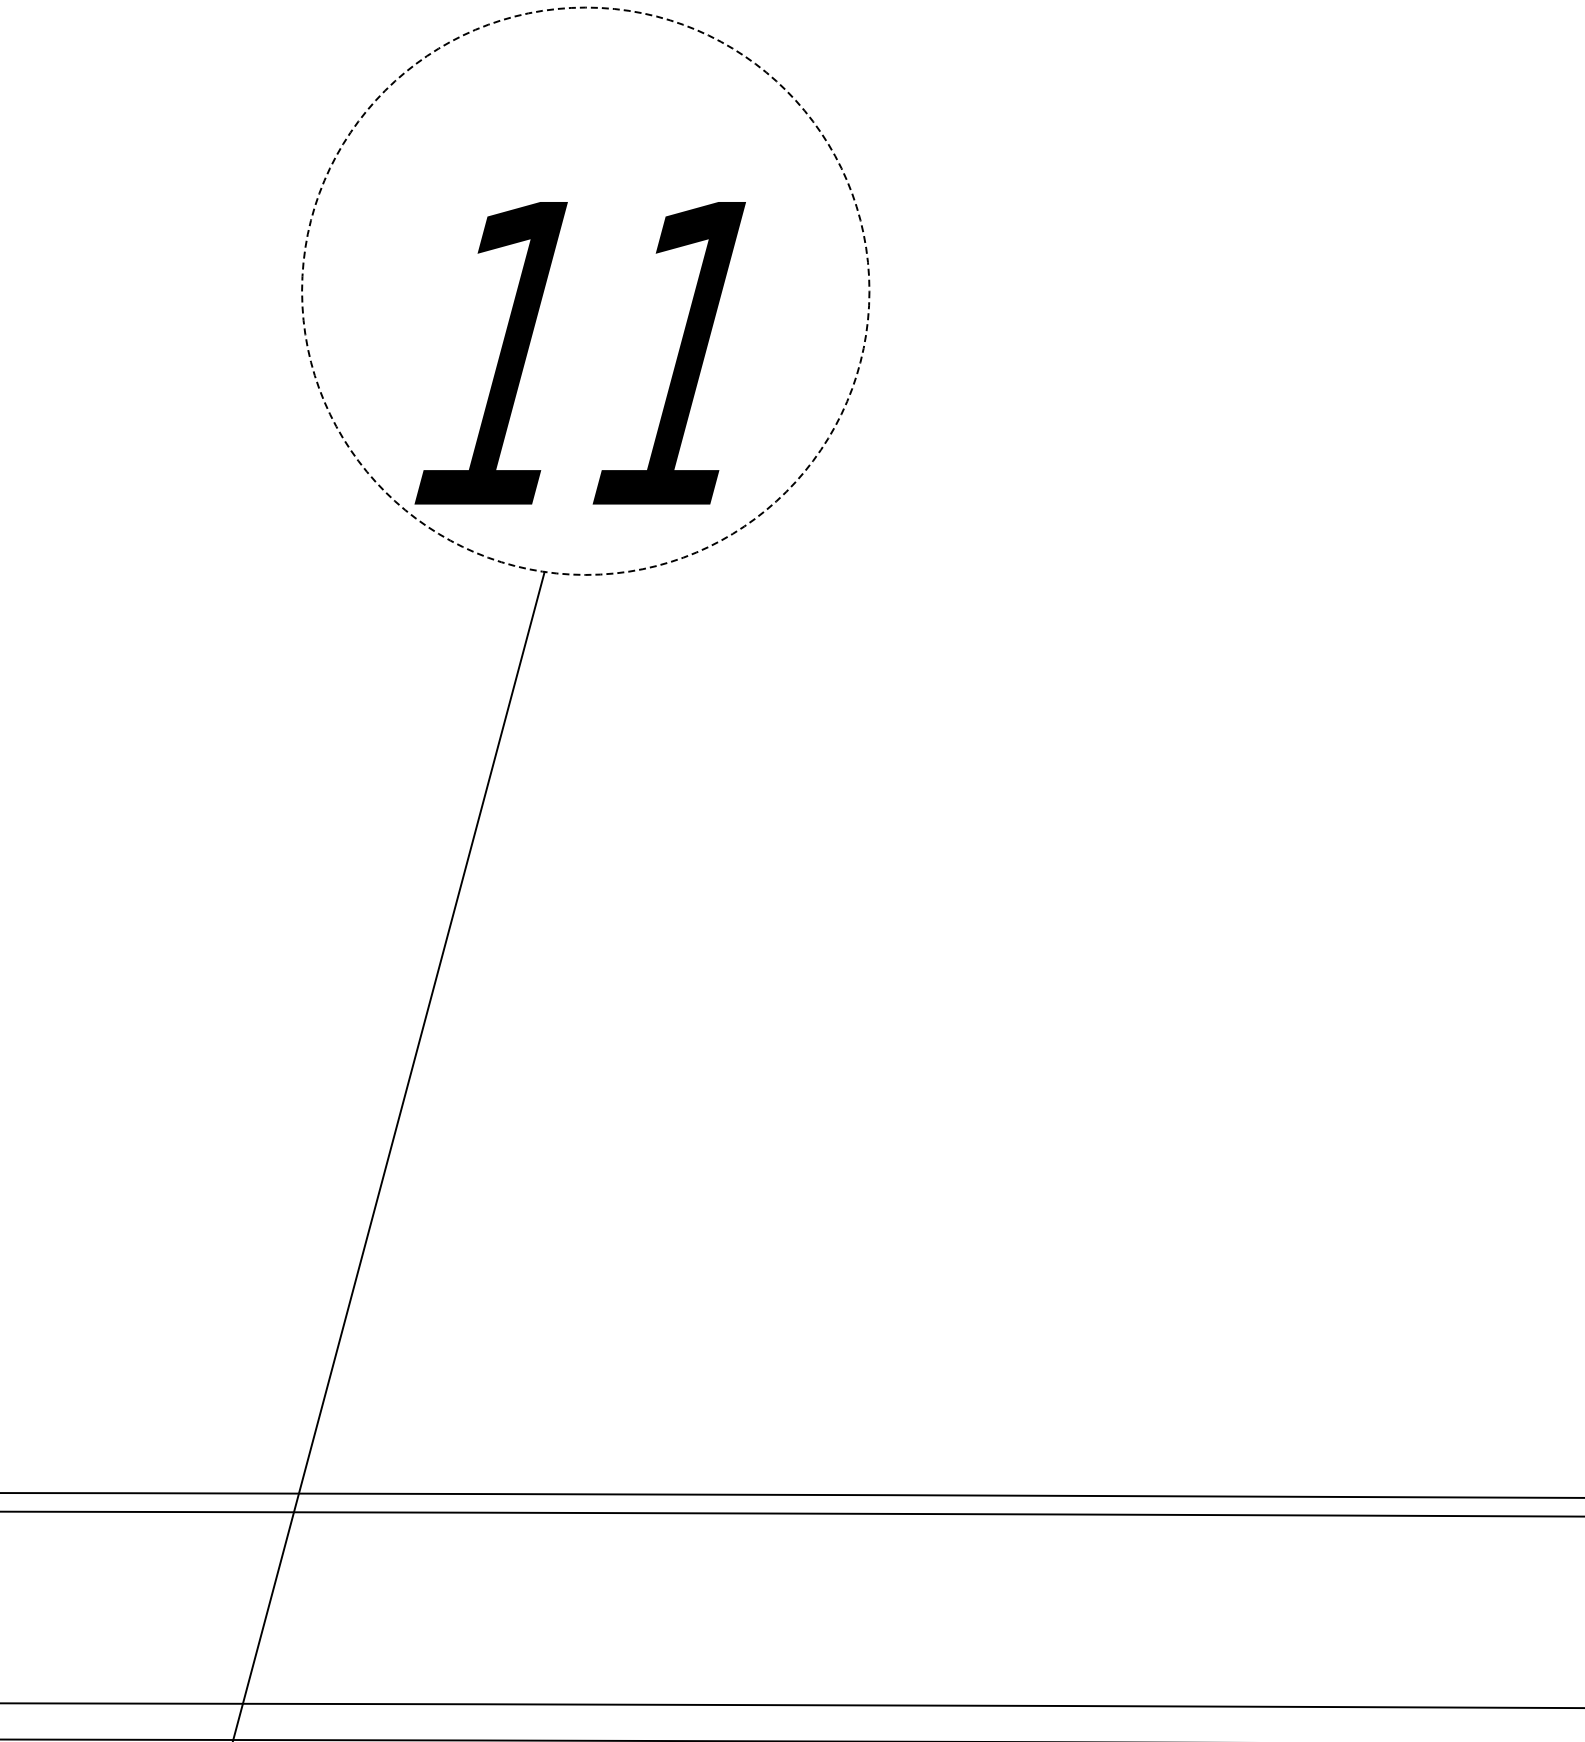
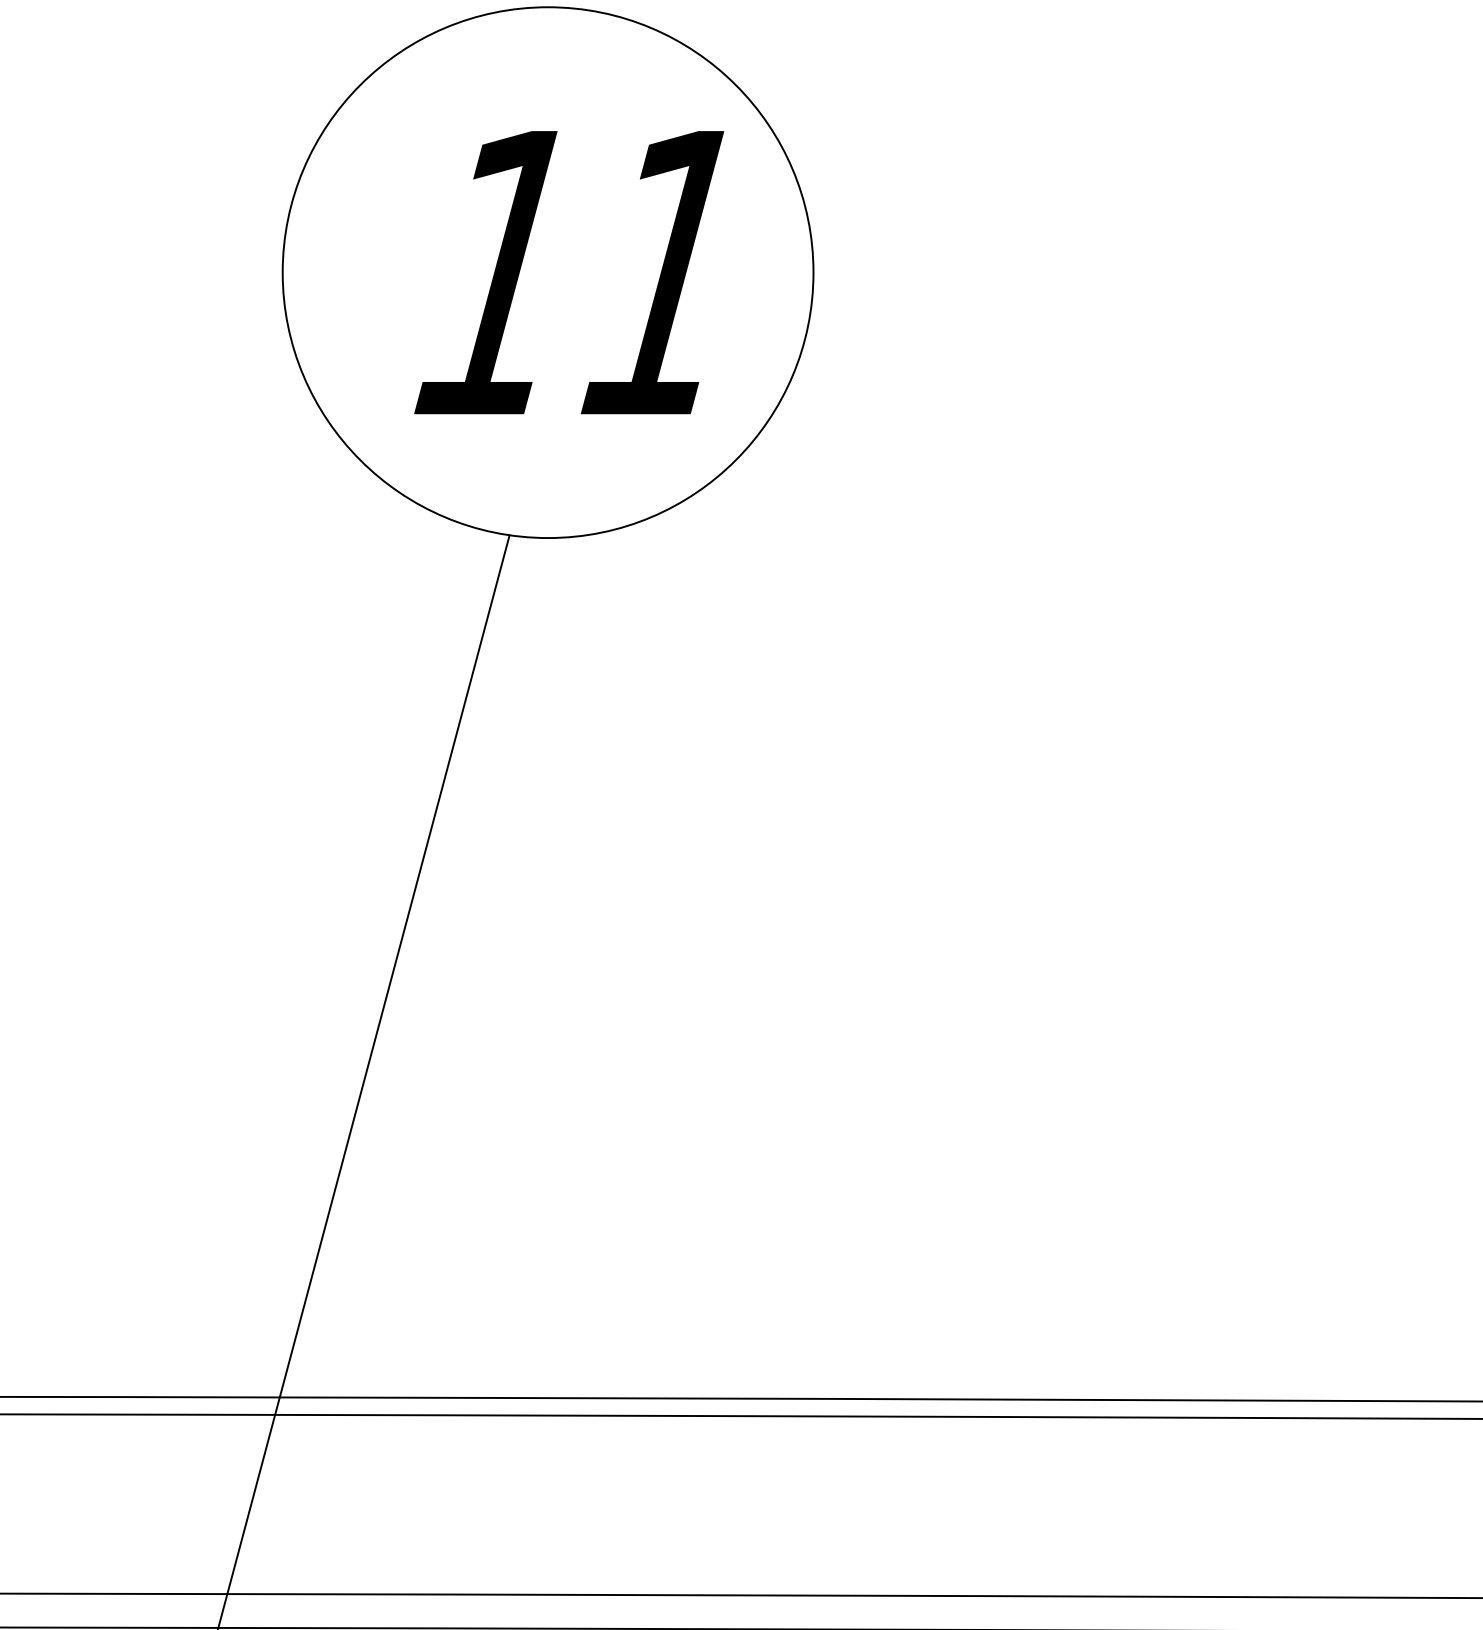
circle: (585, 290) -> (547, 271), dashed -> solid
text: (579, 353) -> (568, 272), moved

